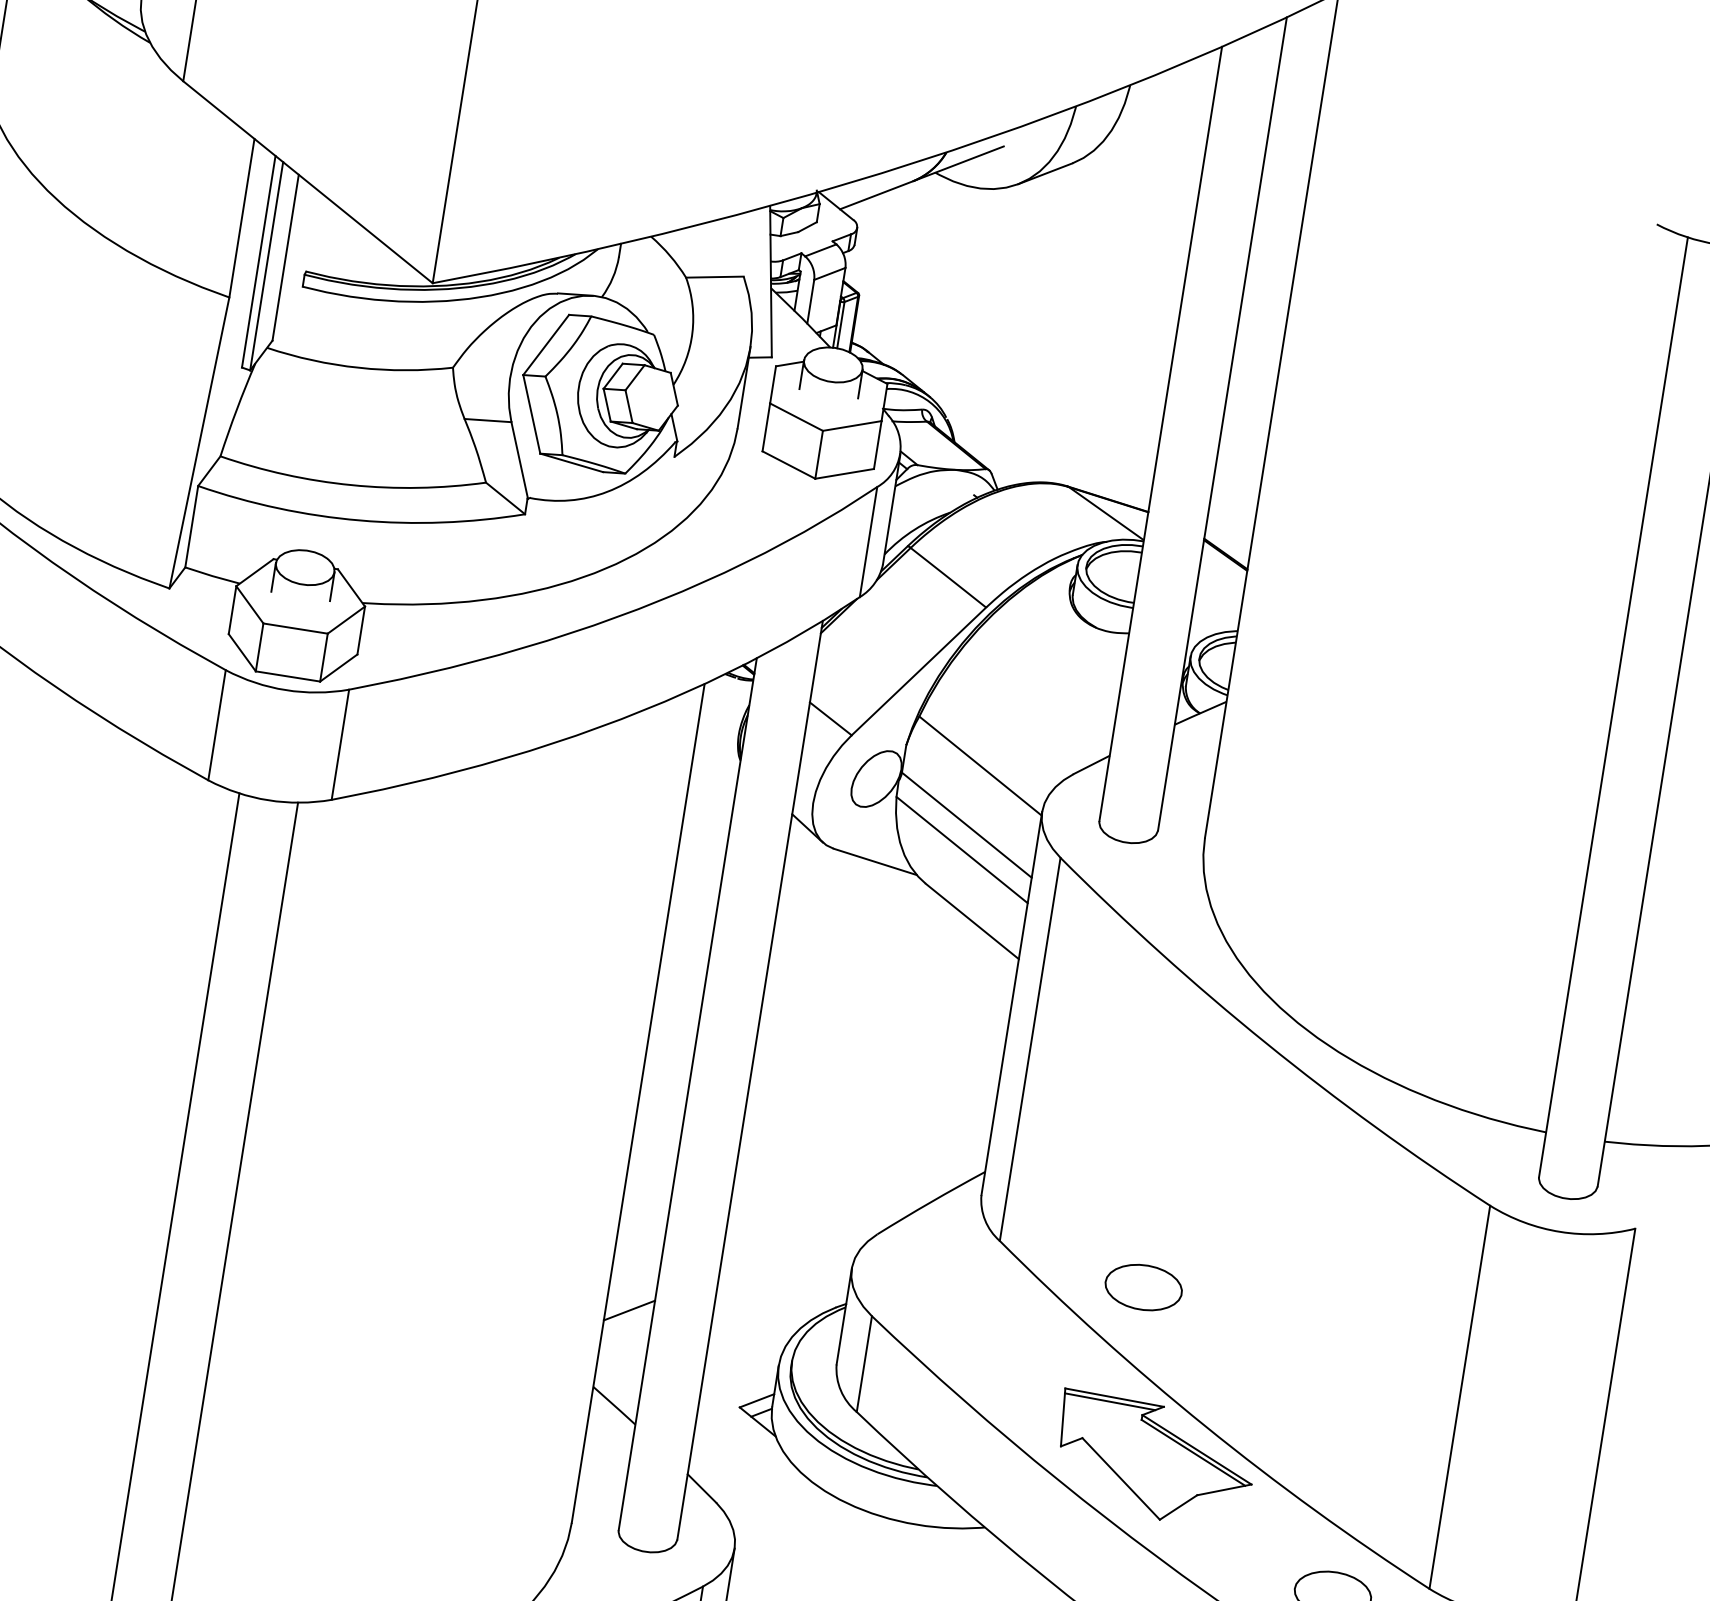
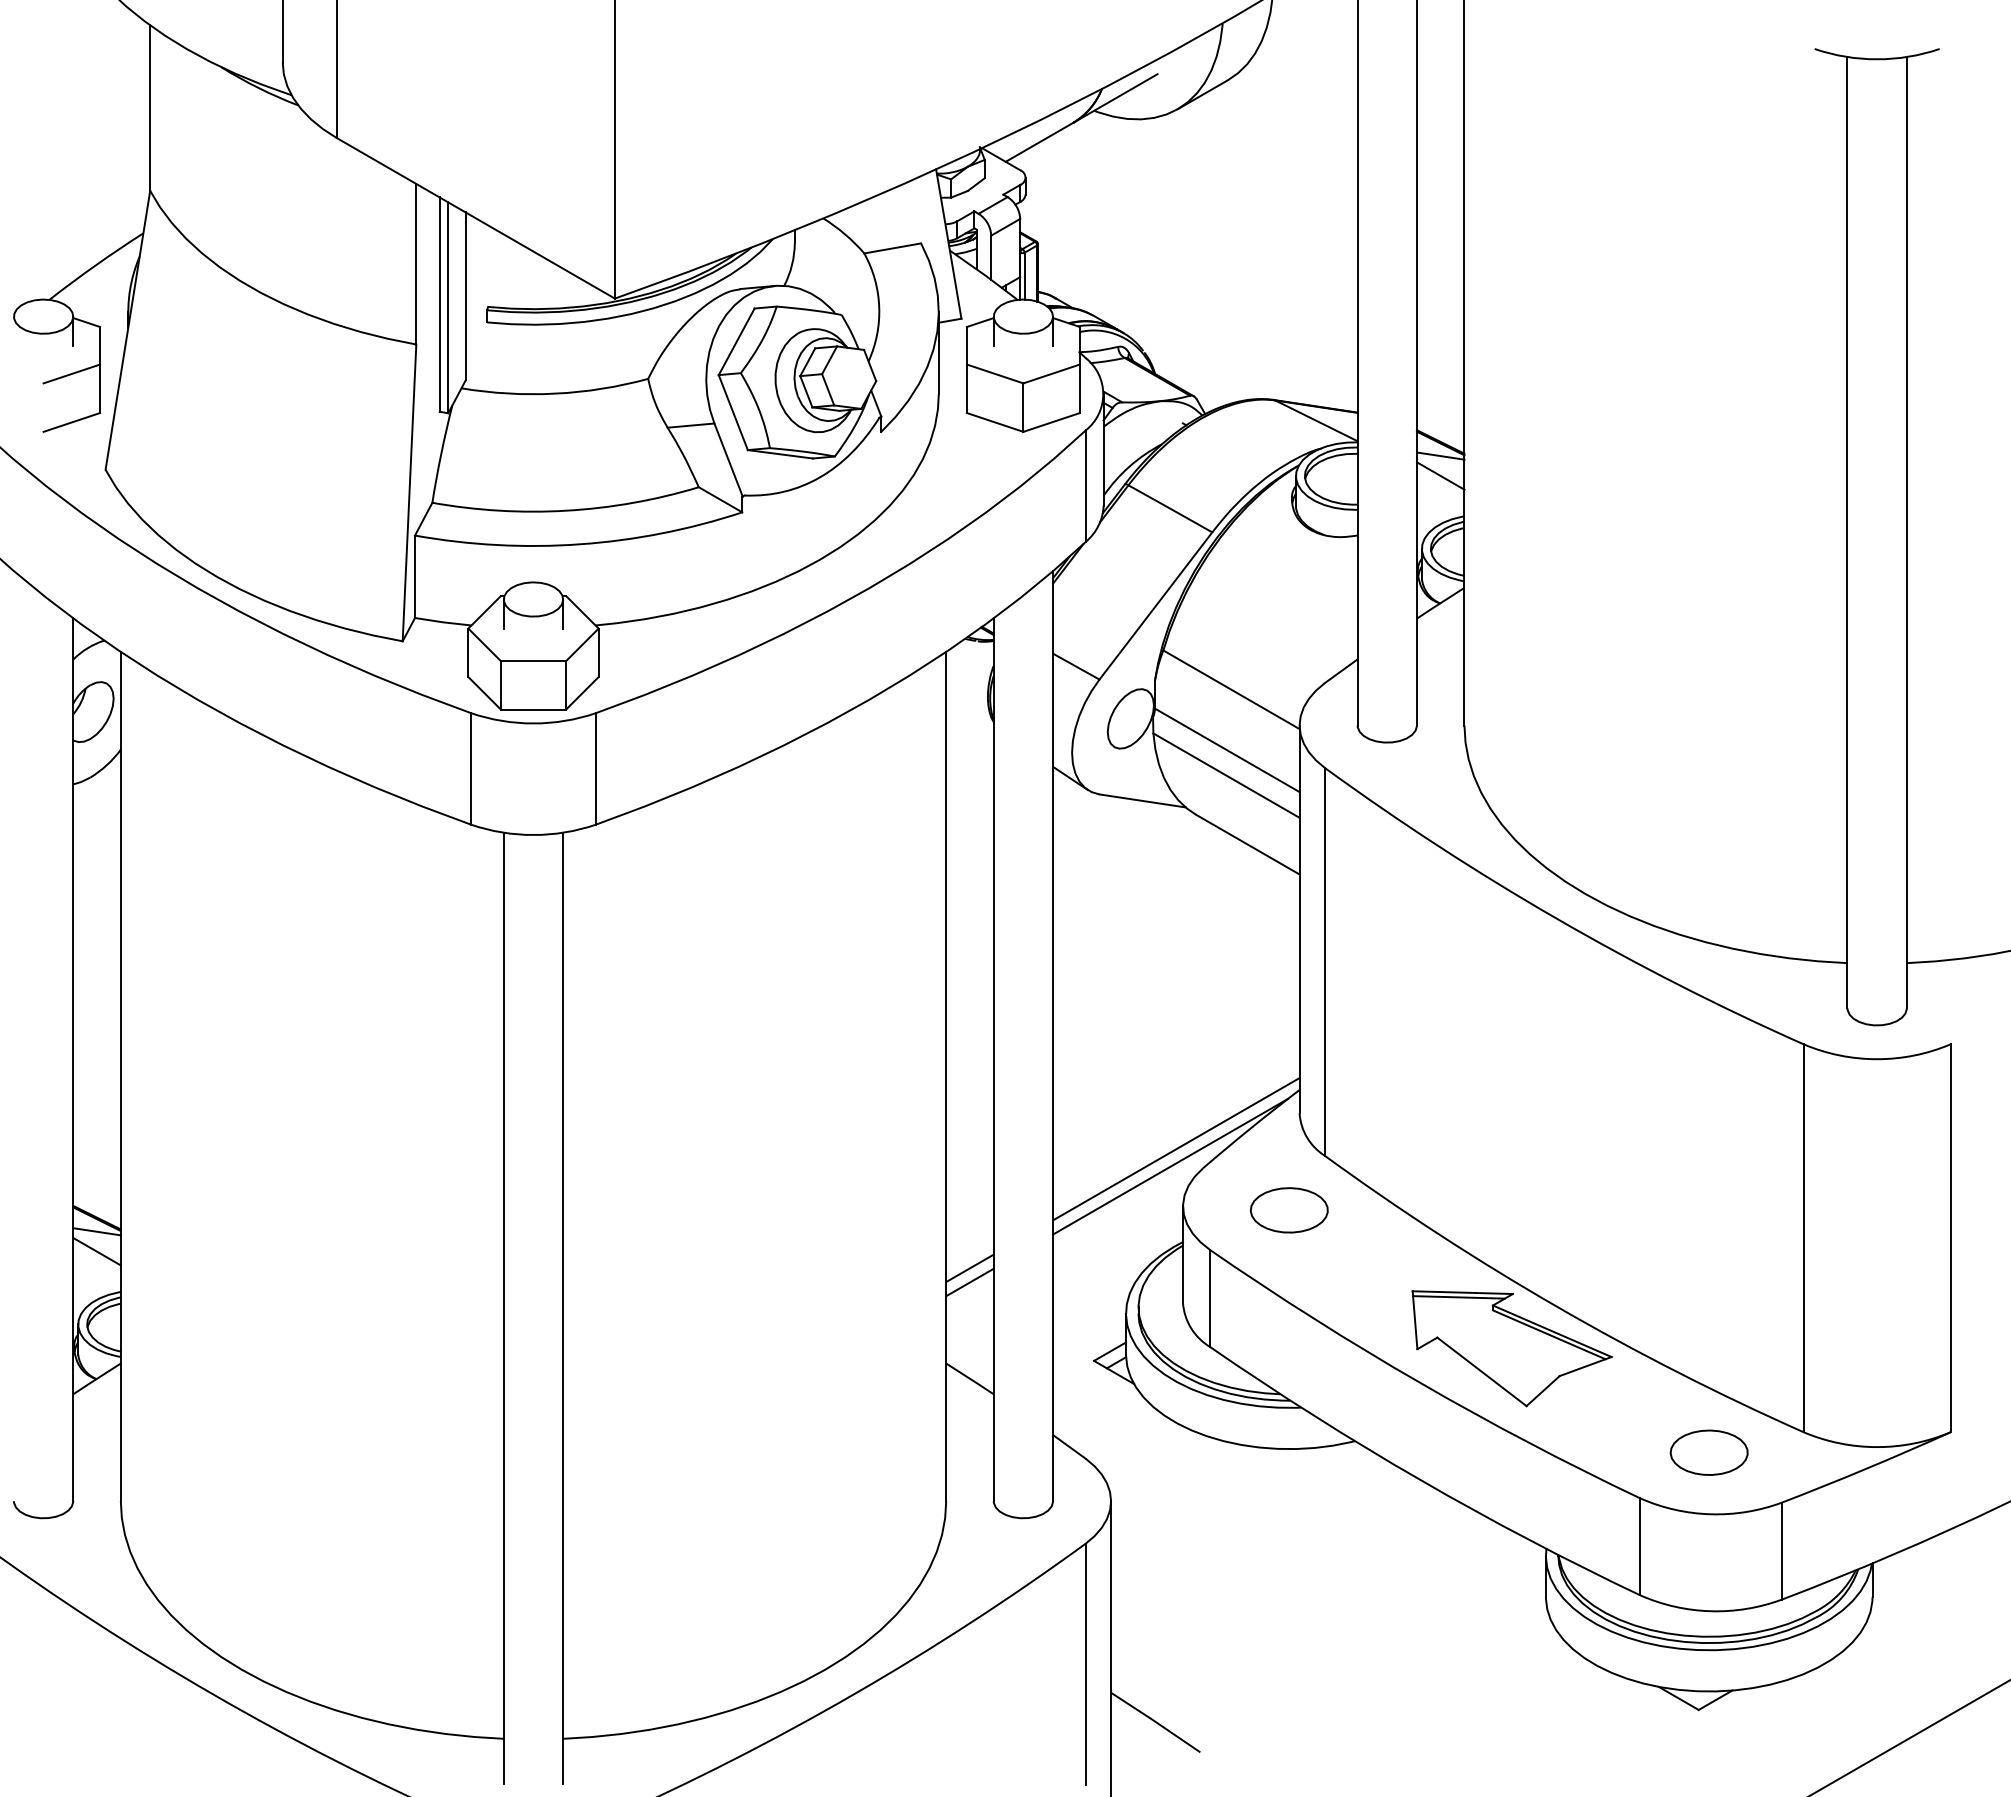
line: (1223, 567) -> (1440, 455), added
line: (1220, 587) -> (1440, 475), added
line: (854, 1211) -> (1176, 1149), added
line: (845, 1227) -> (1170, 1166), added
part: (1142, 1287) -> (1288, 1210), moved
line: (631, 1296) -> (969, 1268), added

